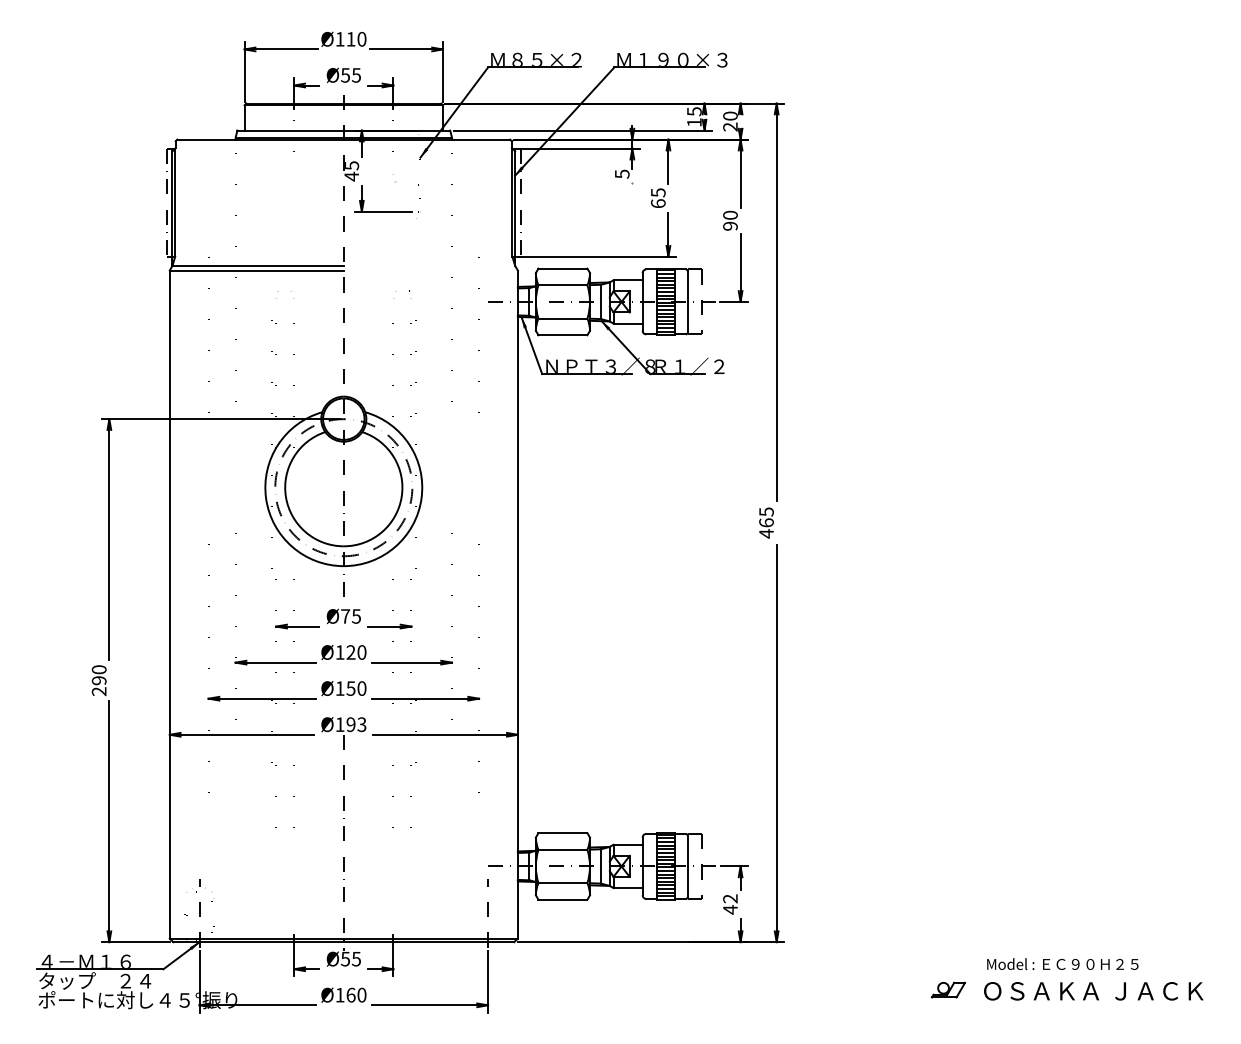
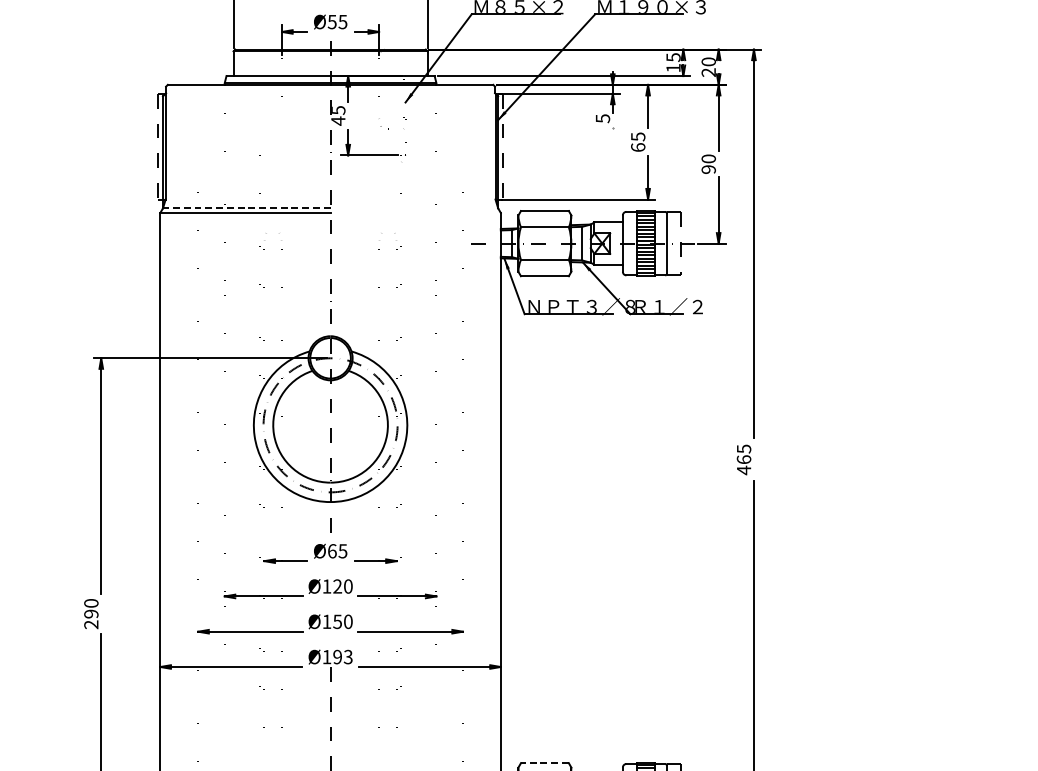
line: (258, 265) -> (247, 207), solid -> dashed
text: (345, 616) -> (332, 551), Ø75 -> Ø65
line: (562, 833) -> (544, 763), solid -> dashed

